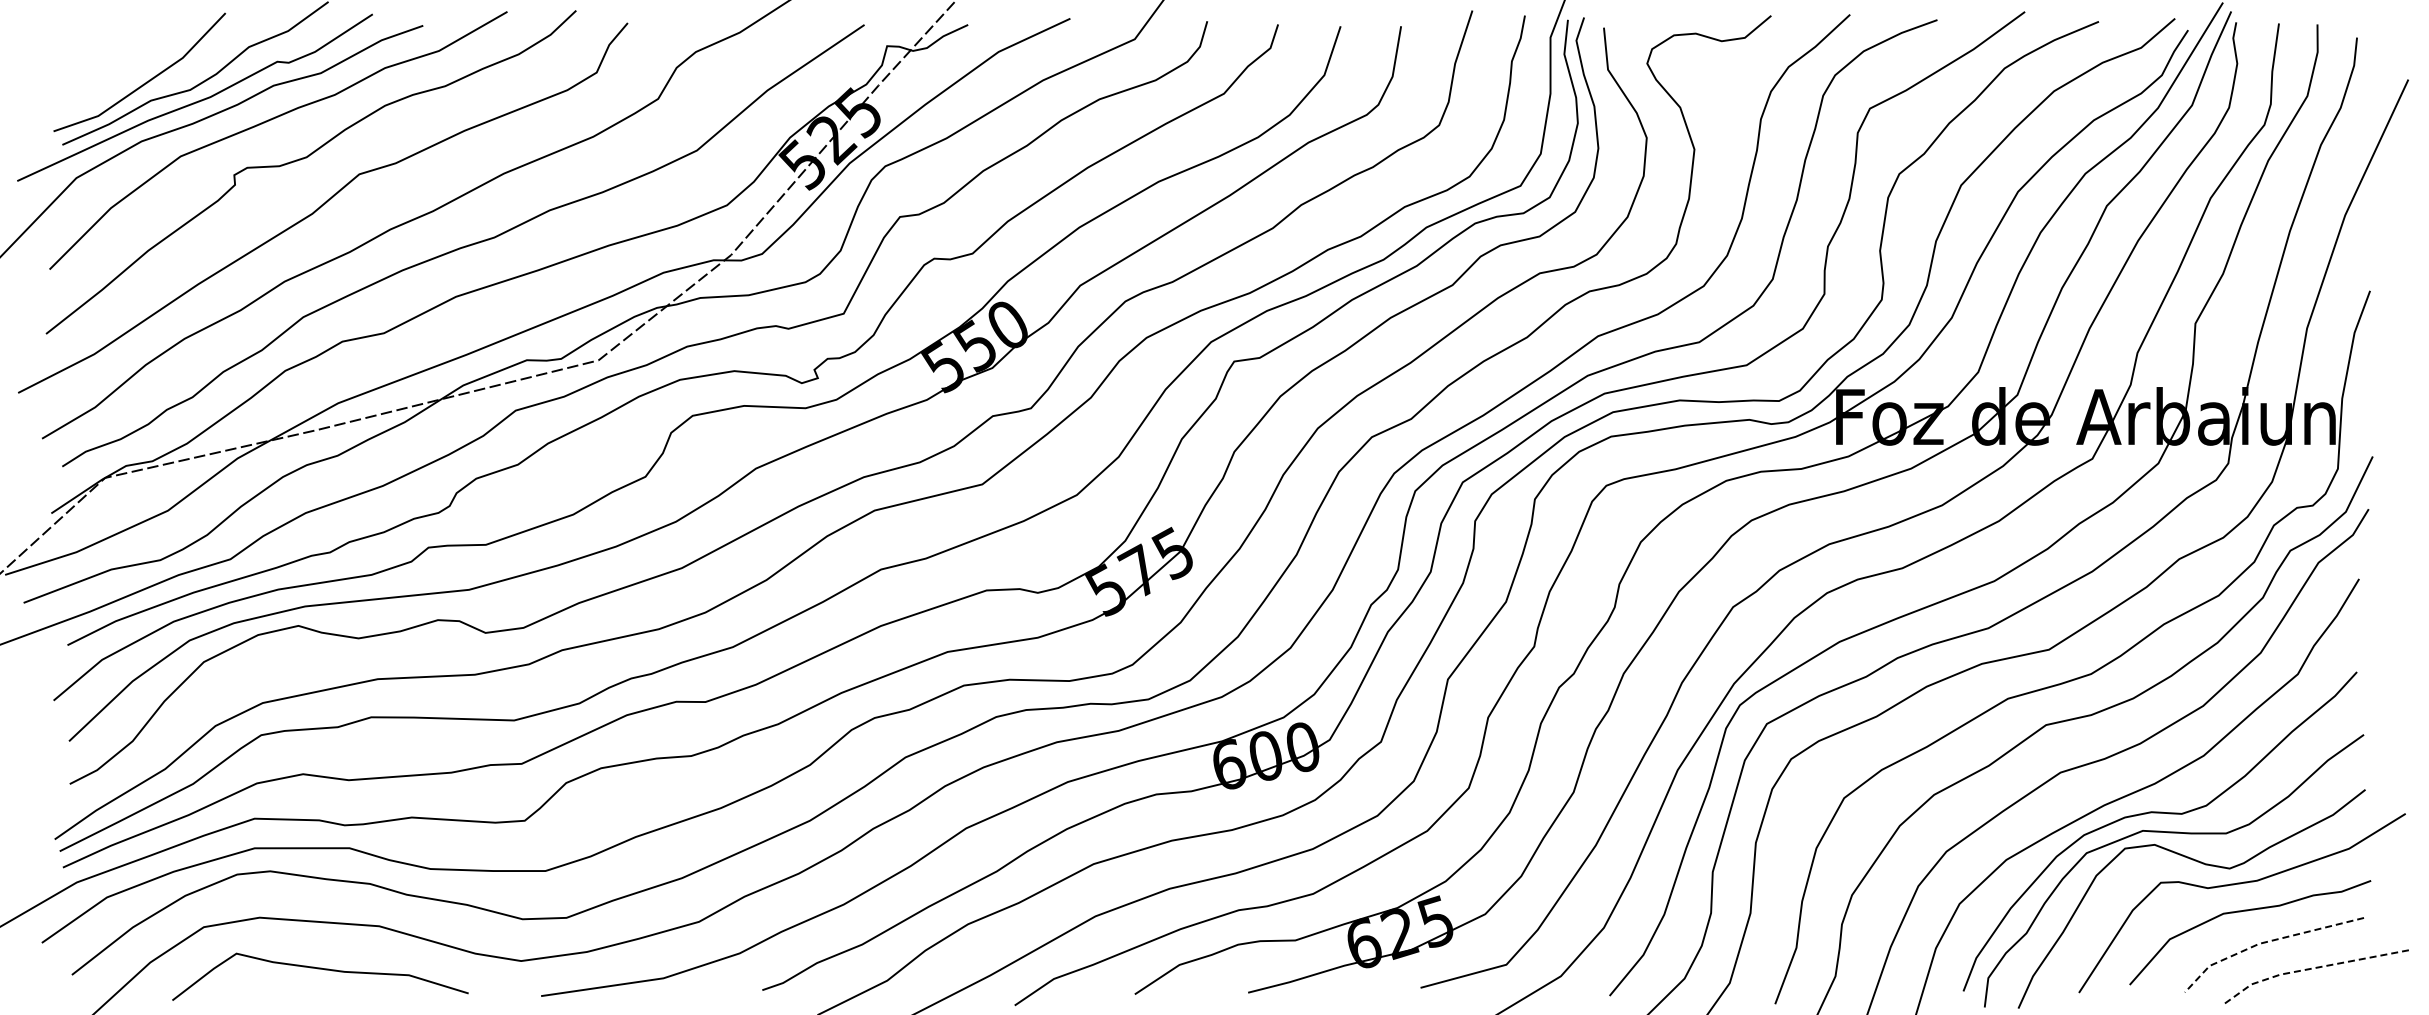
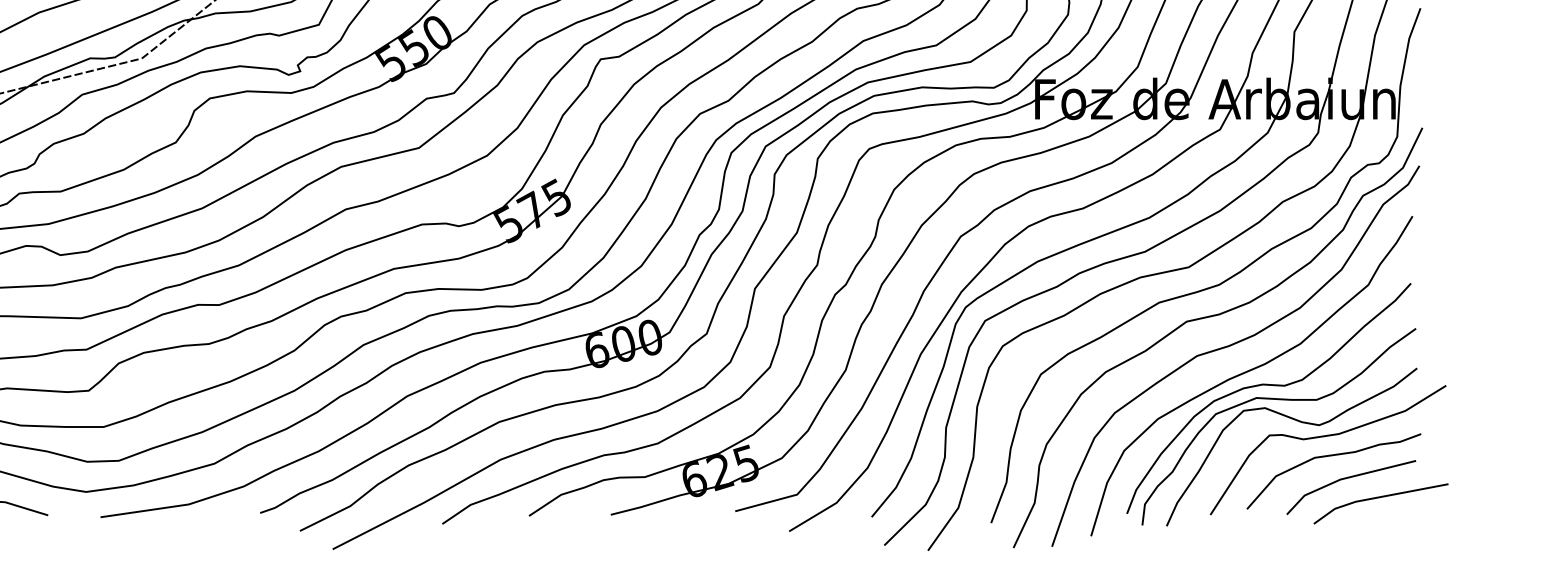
line: (2266, 942) -> (1345, 478), dashed -> solid
line: (2310, 968) -> (1377, 497), dashed -> solid

